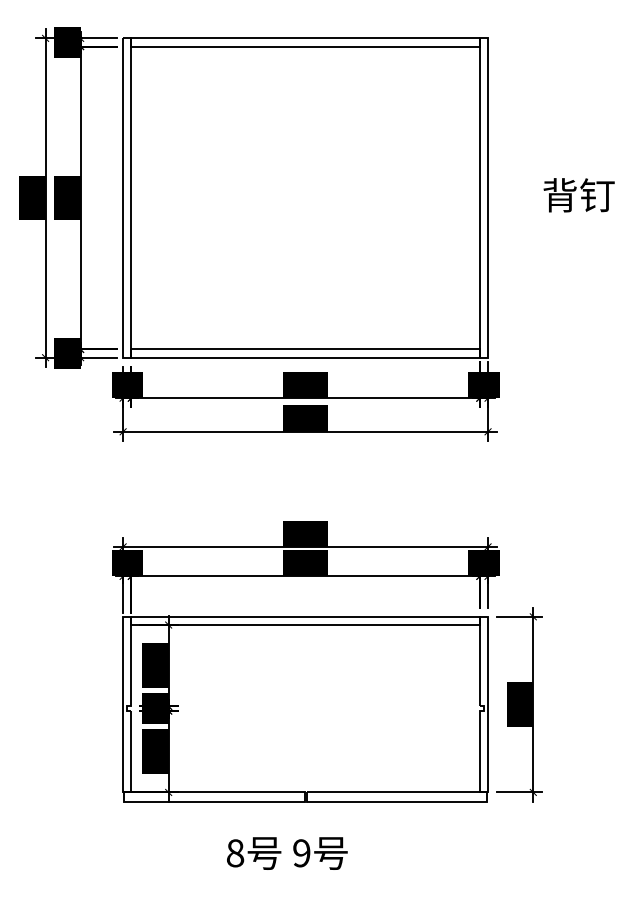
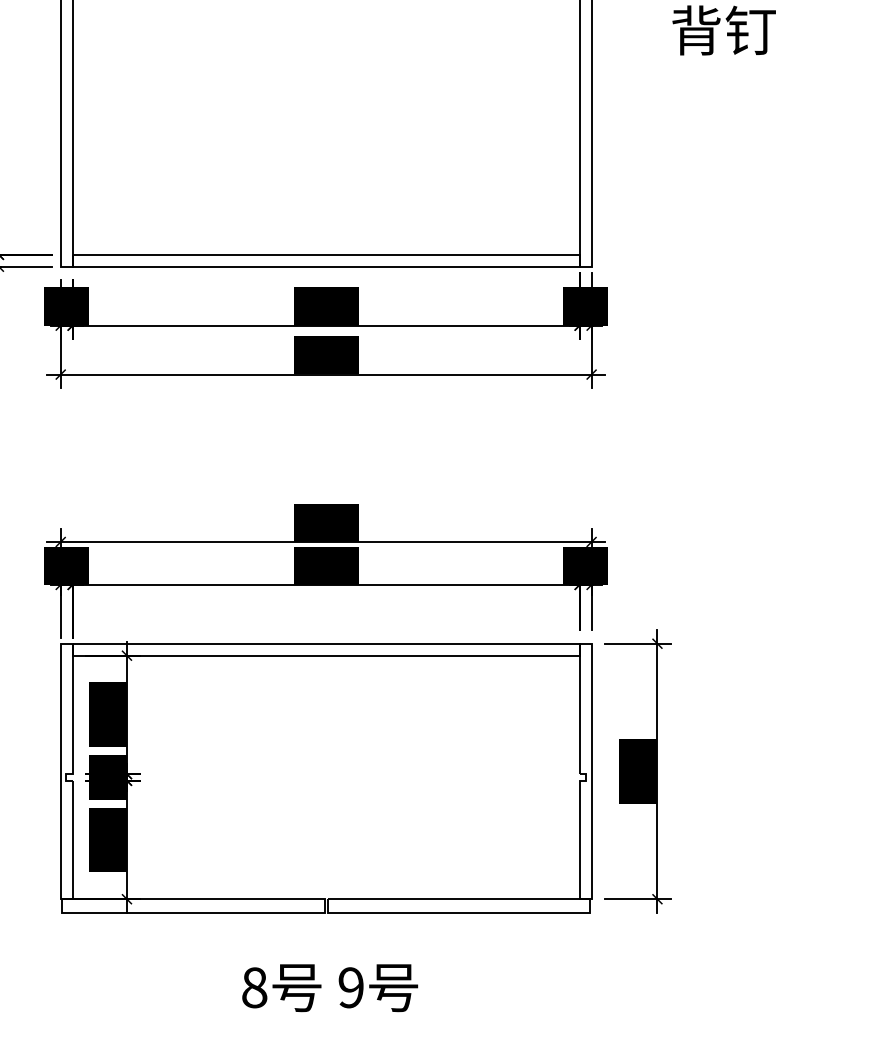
text: (287, 853) -> (330, 988), moved

